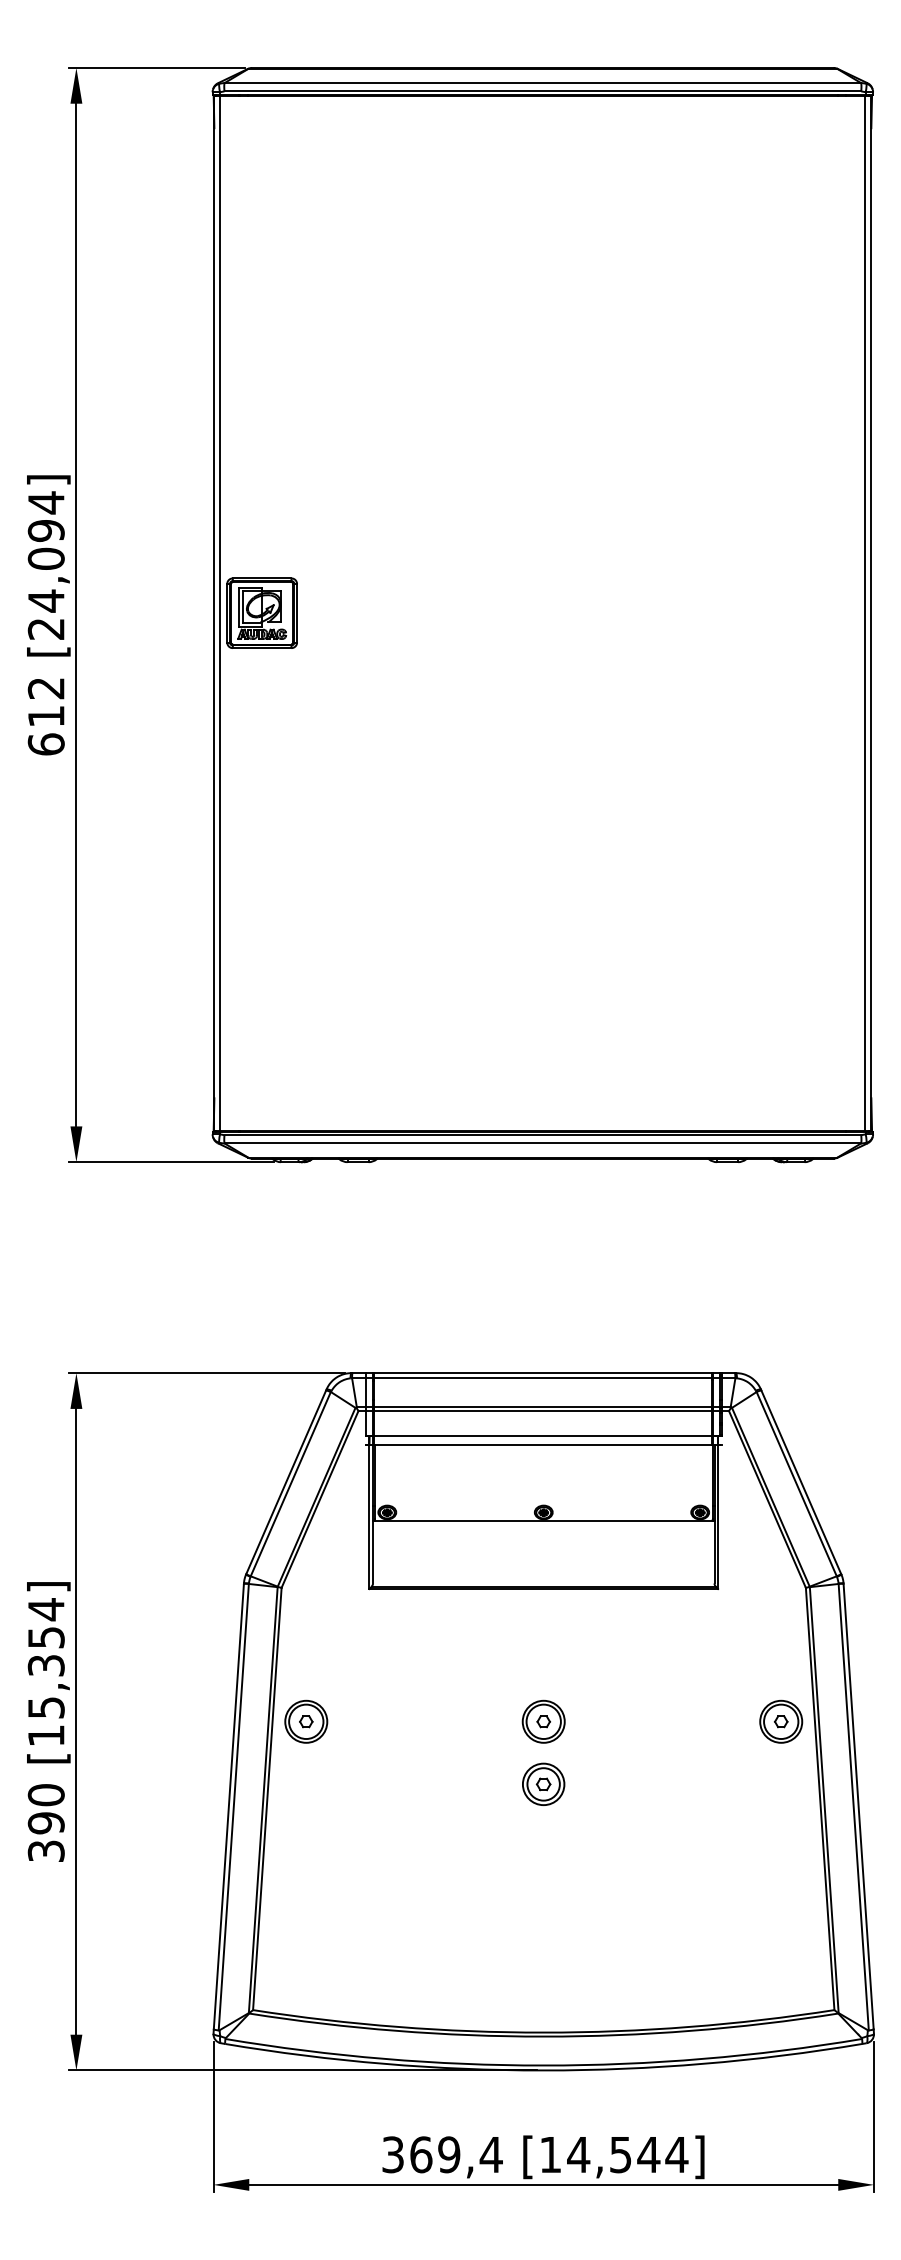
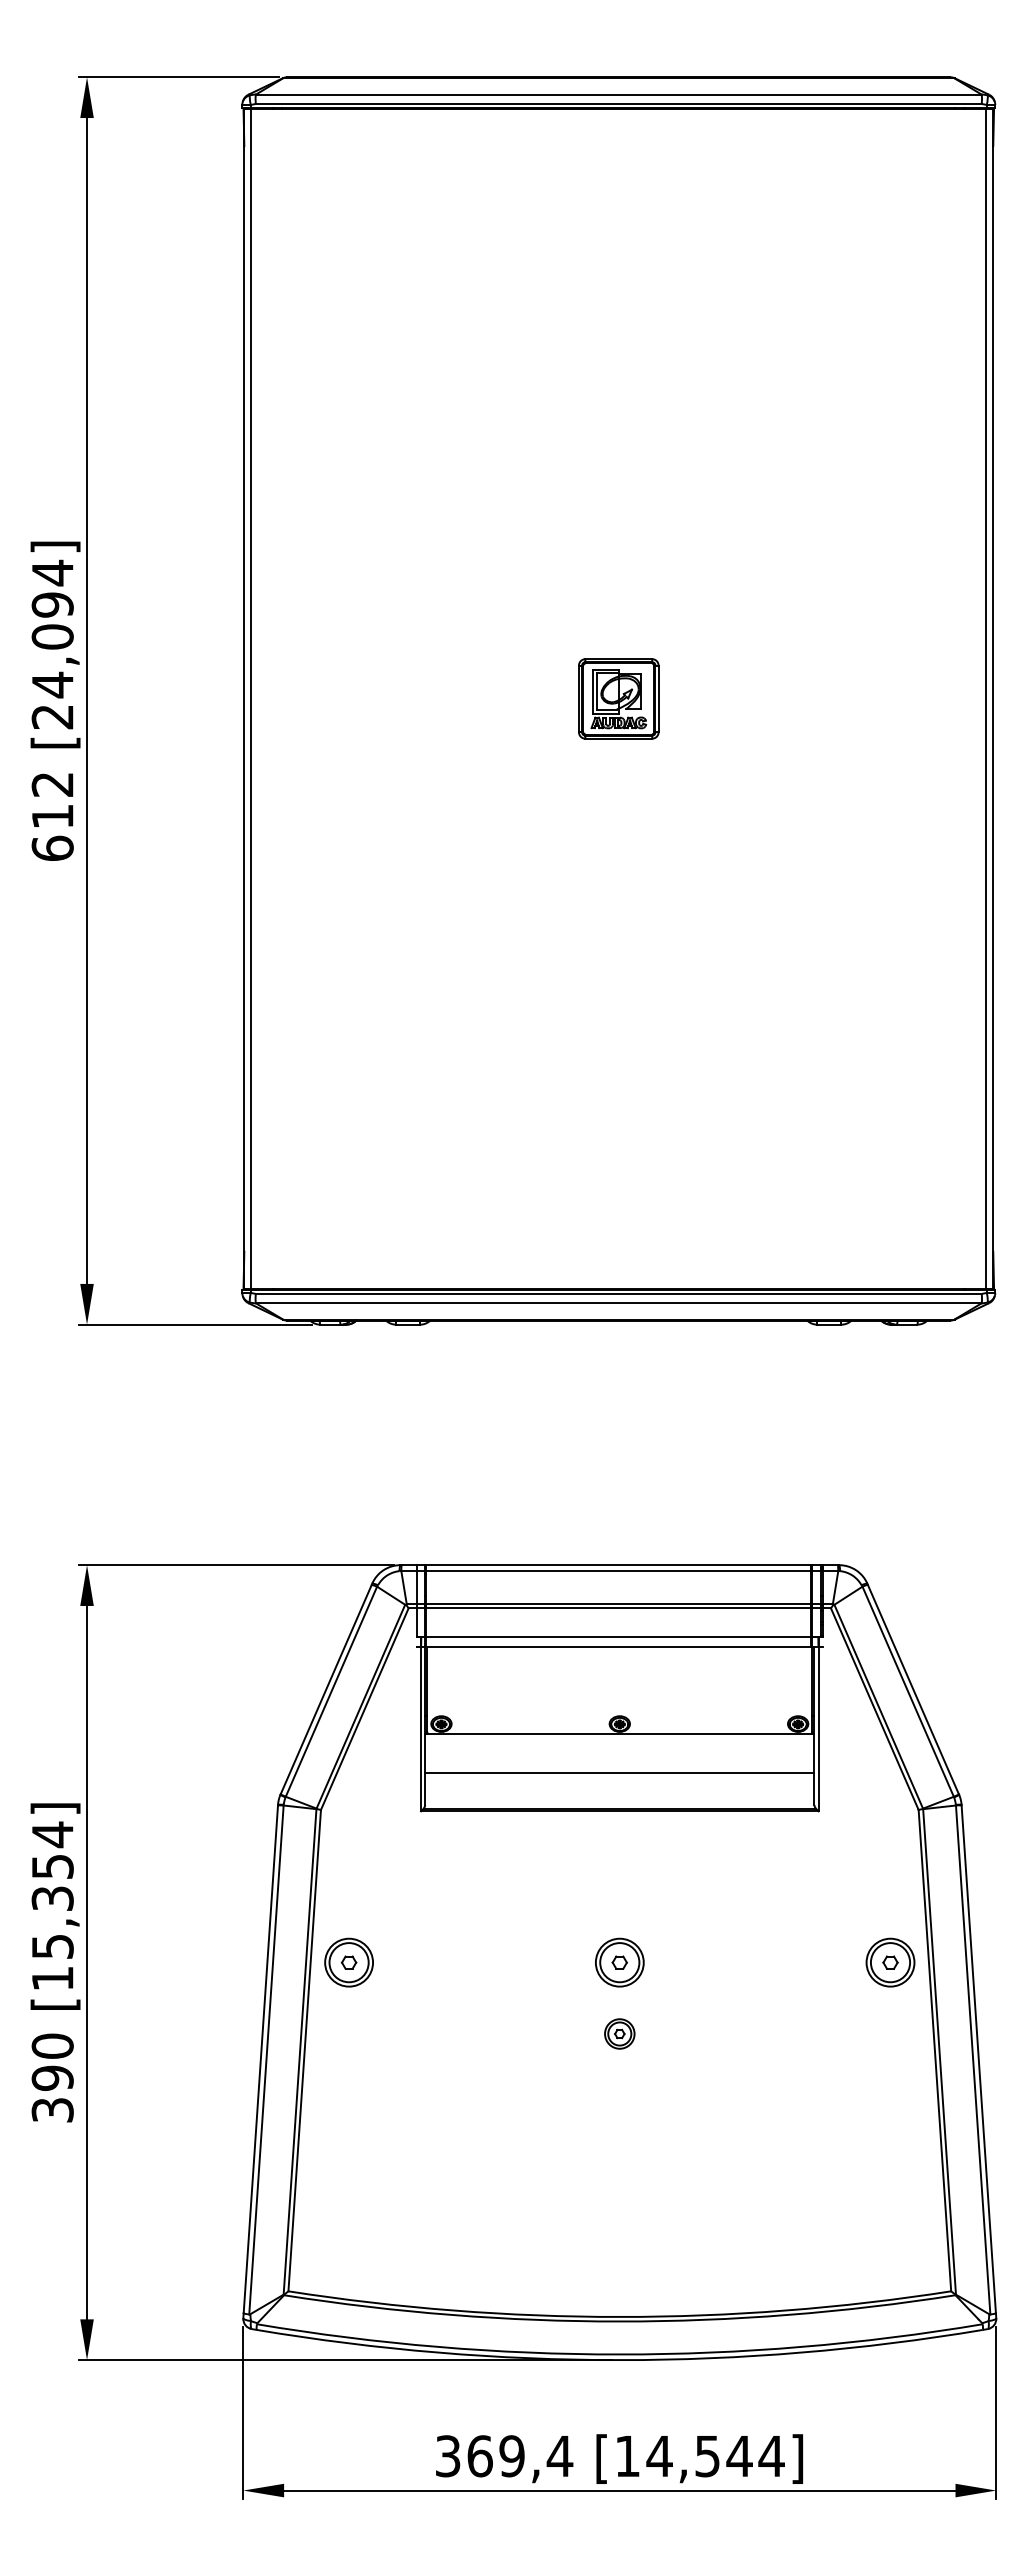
part: (261, 612) -> (618, 698), moved
line: (543, 1555) -> (619, 1773), added
part: (543, 1783) -> (619, 2033), size x0.62

